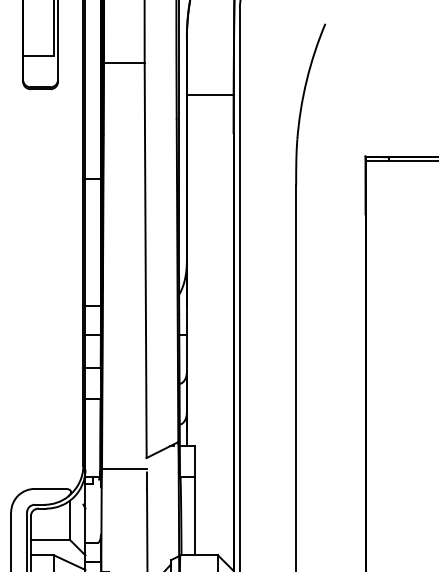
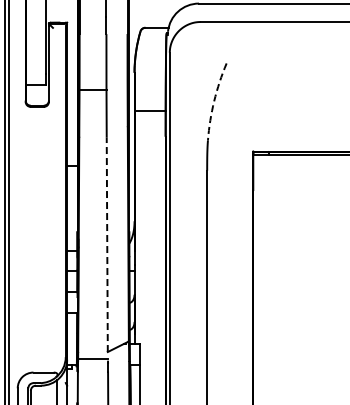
arc: (307, 81) -> (214, 101), solid -> dashed
line: (146, 296) -> (107, 244), solid -> dashed

